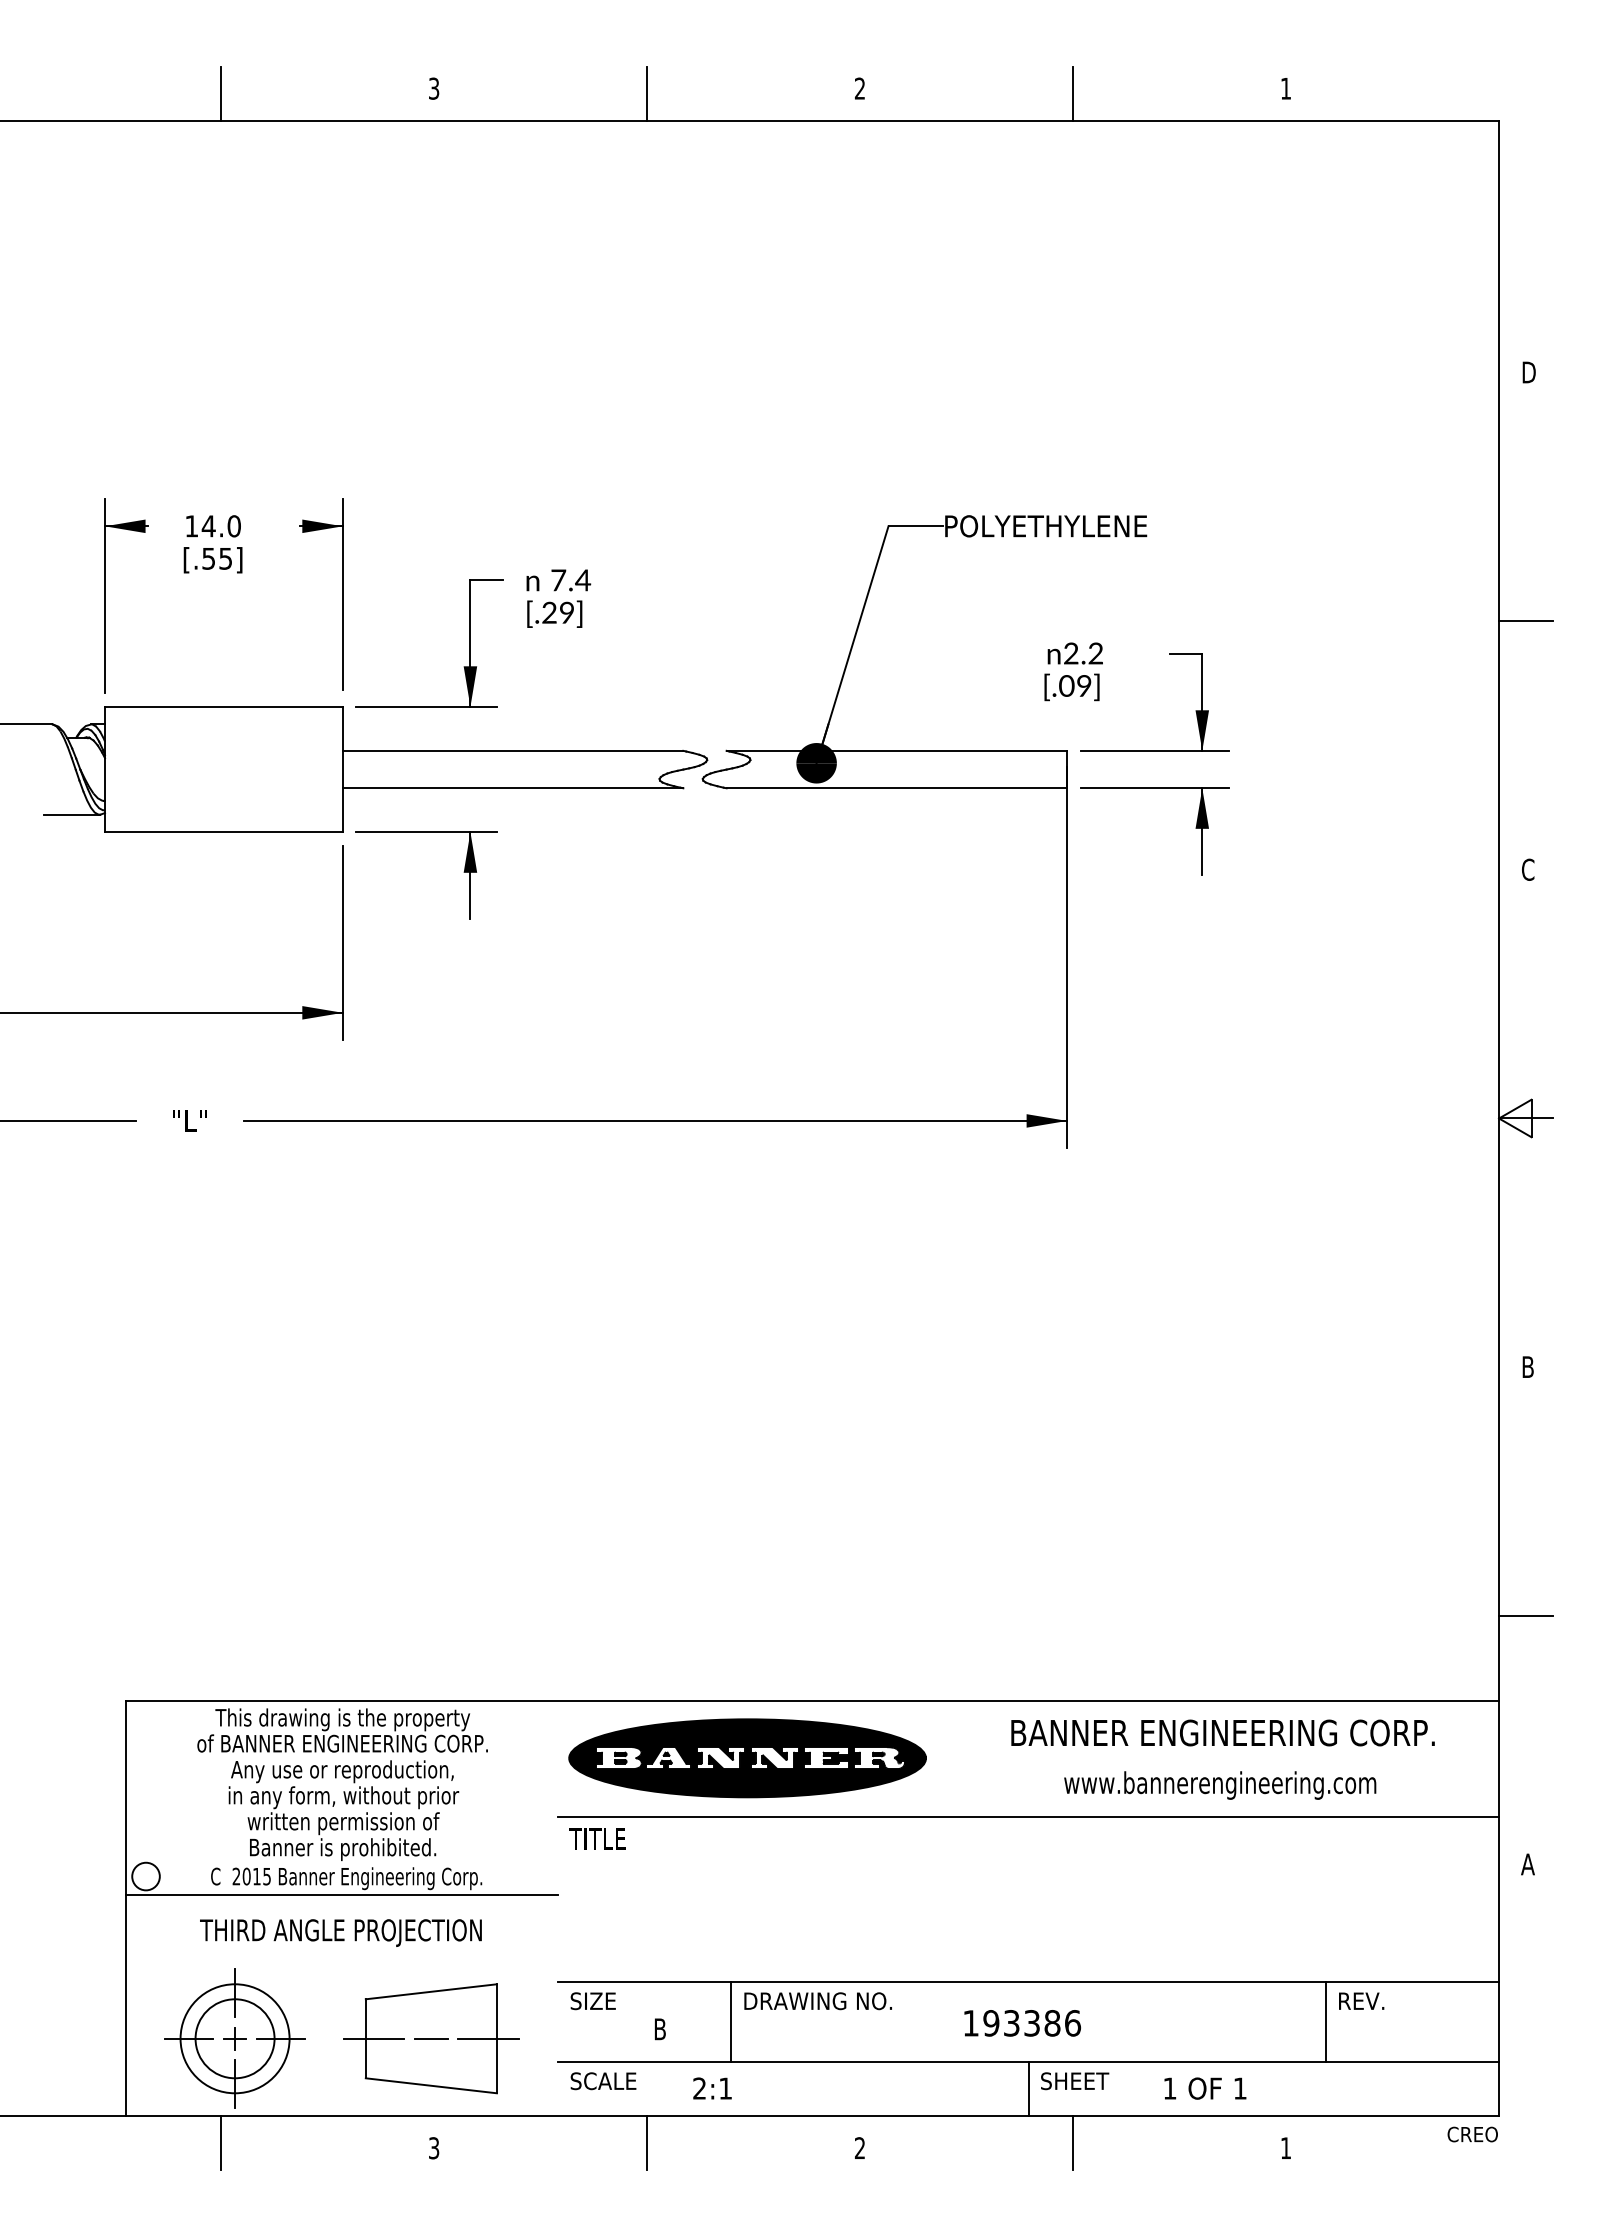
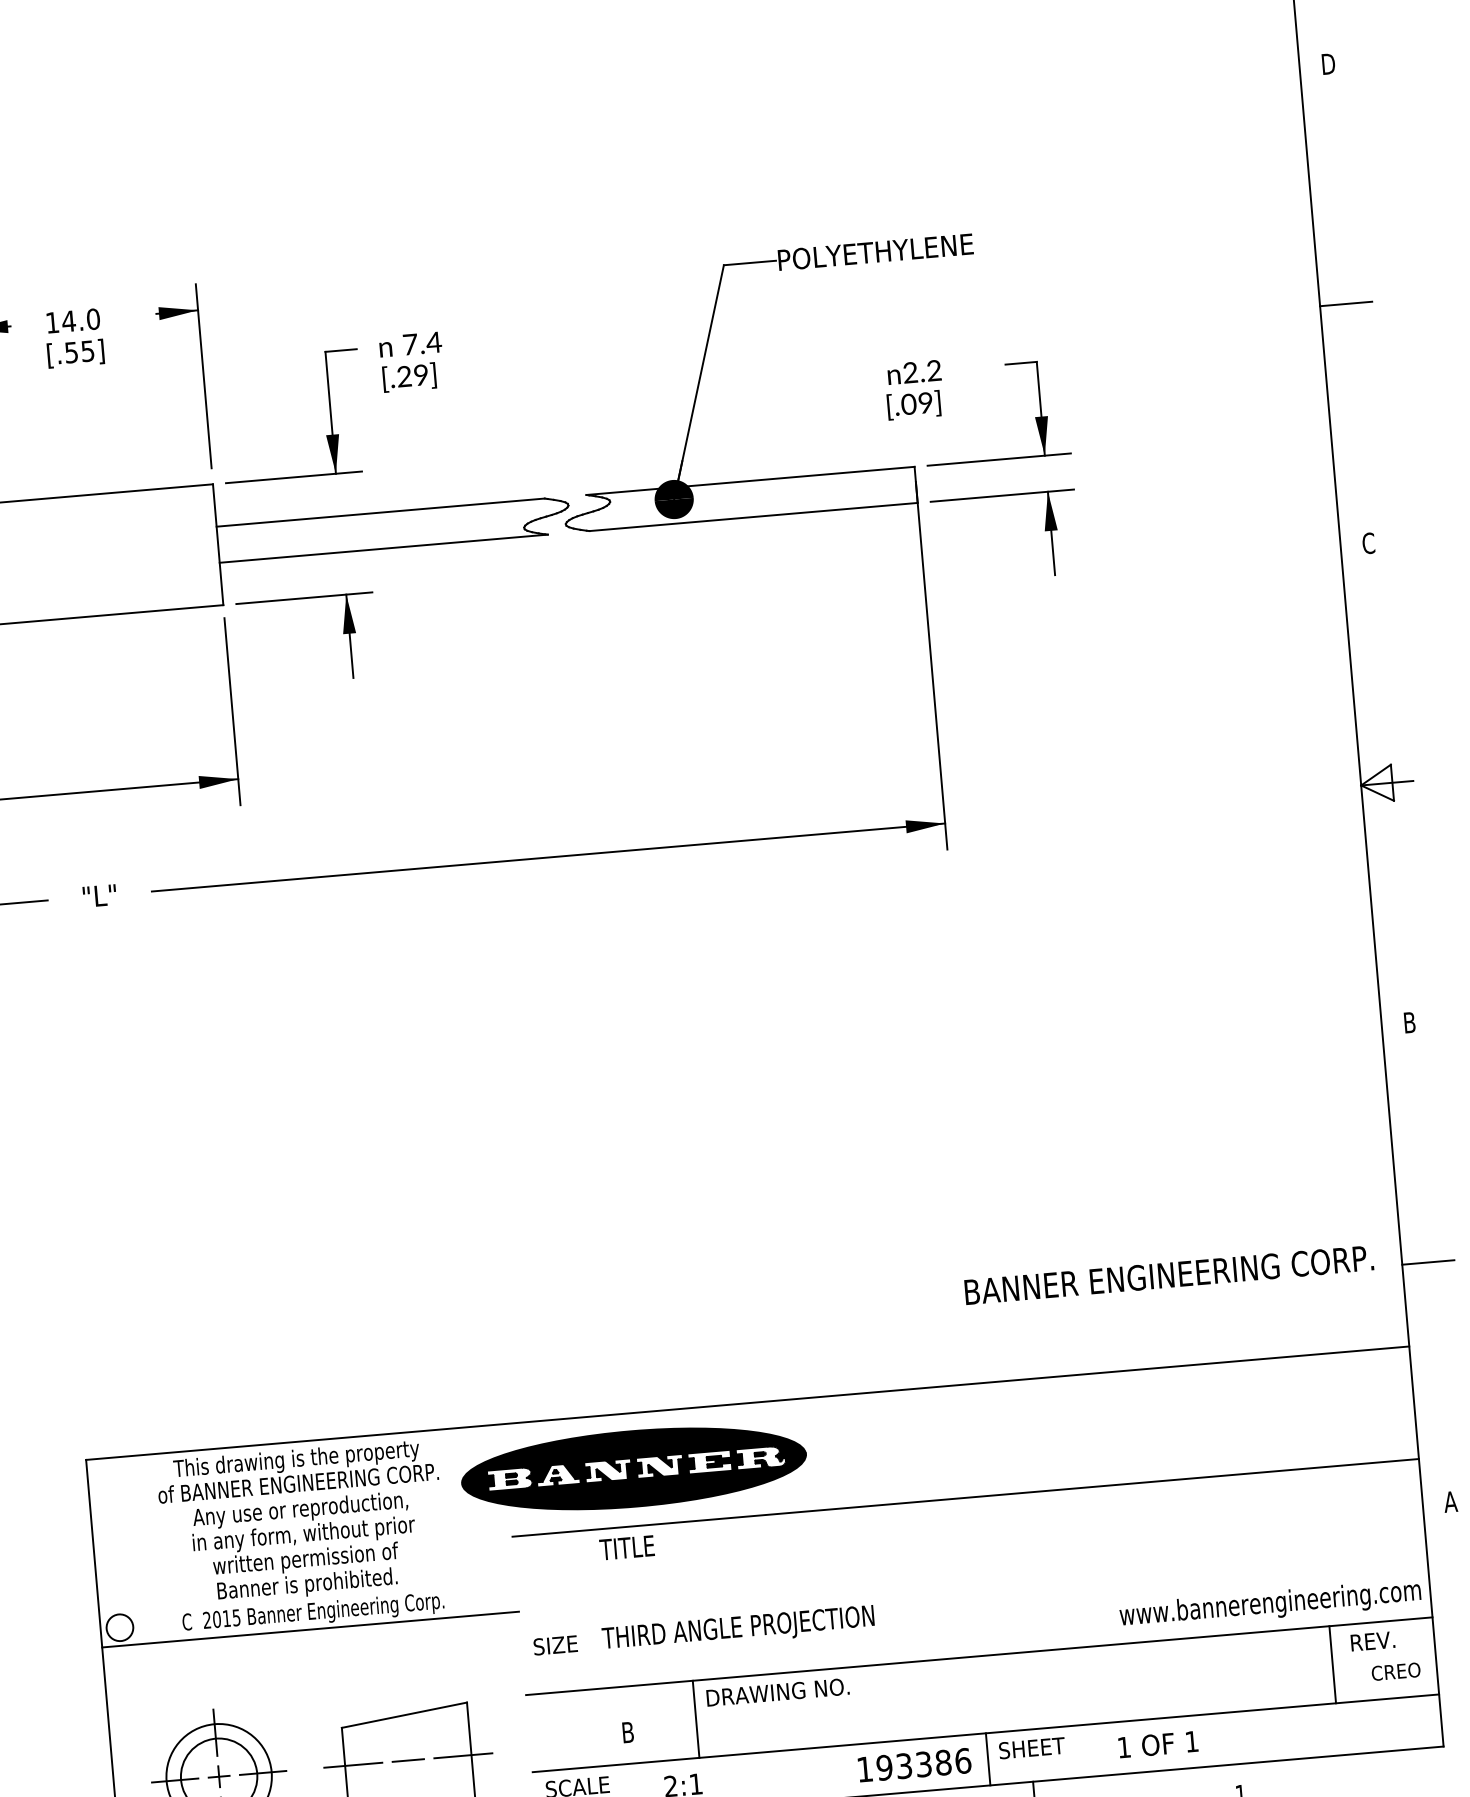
text: (1222, 1732) -> (1168, 1274), moved
part: (747, 1758) -> (633, 1469), moved
text: (1220, 1785) -> (1270, 1604), moved
text: (597, 1838) -> (627, 1547), moved
text: (340, 1932) -> (737, 1629), moved
text: (1361, 2000) -> (1372, 1640), moved
text: (592, 2001) -> (554, 1645), moved
line: (1326, 2021) -> (1333, 1664), moved
text: (1022, 2023) -> (914, 1765), moved
text: (1472, 2134) -> (1395, 1671), moved

